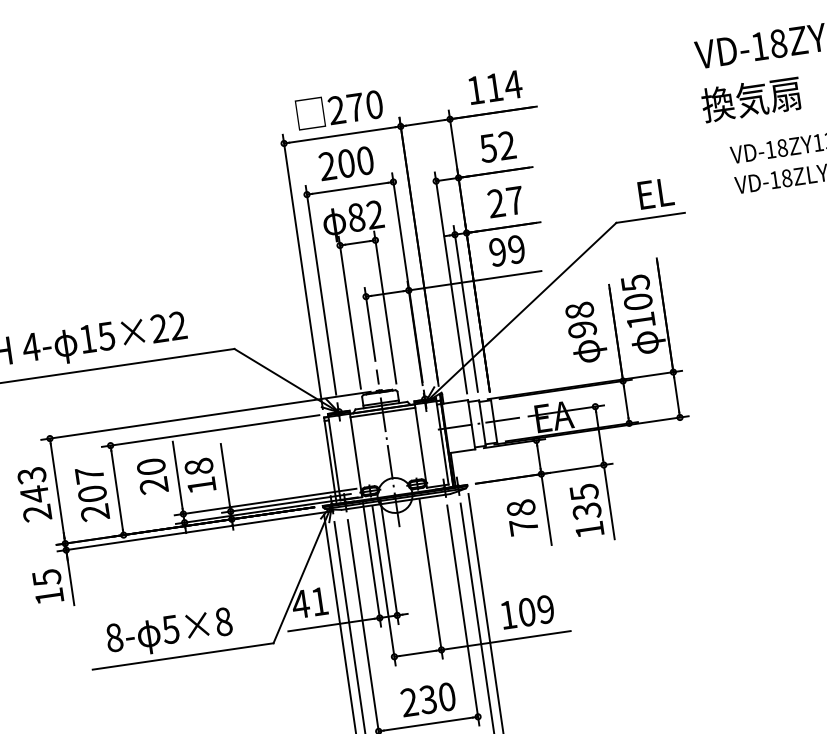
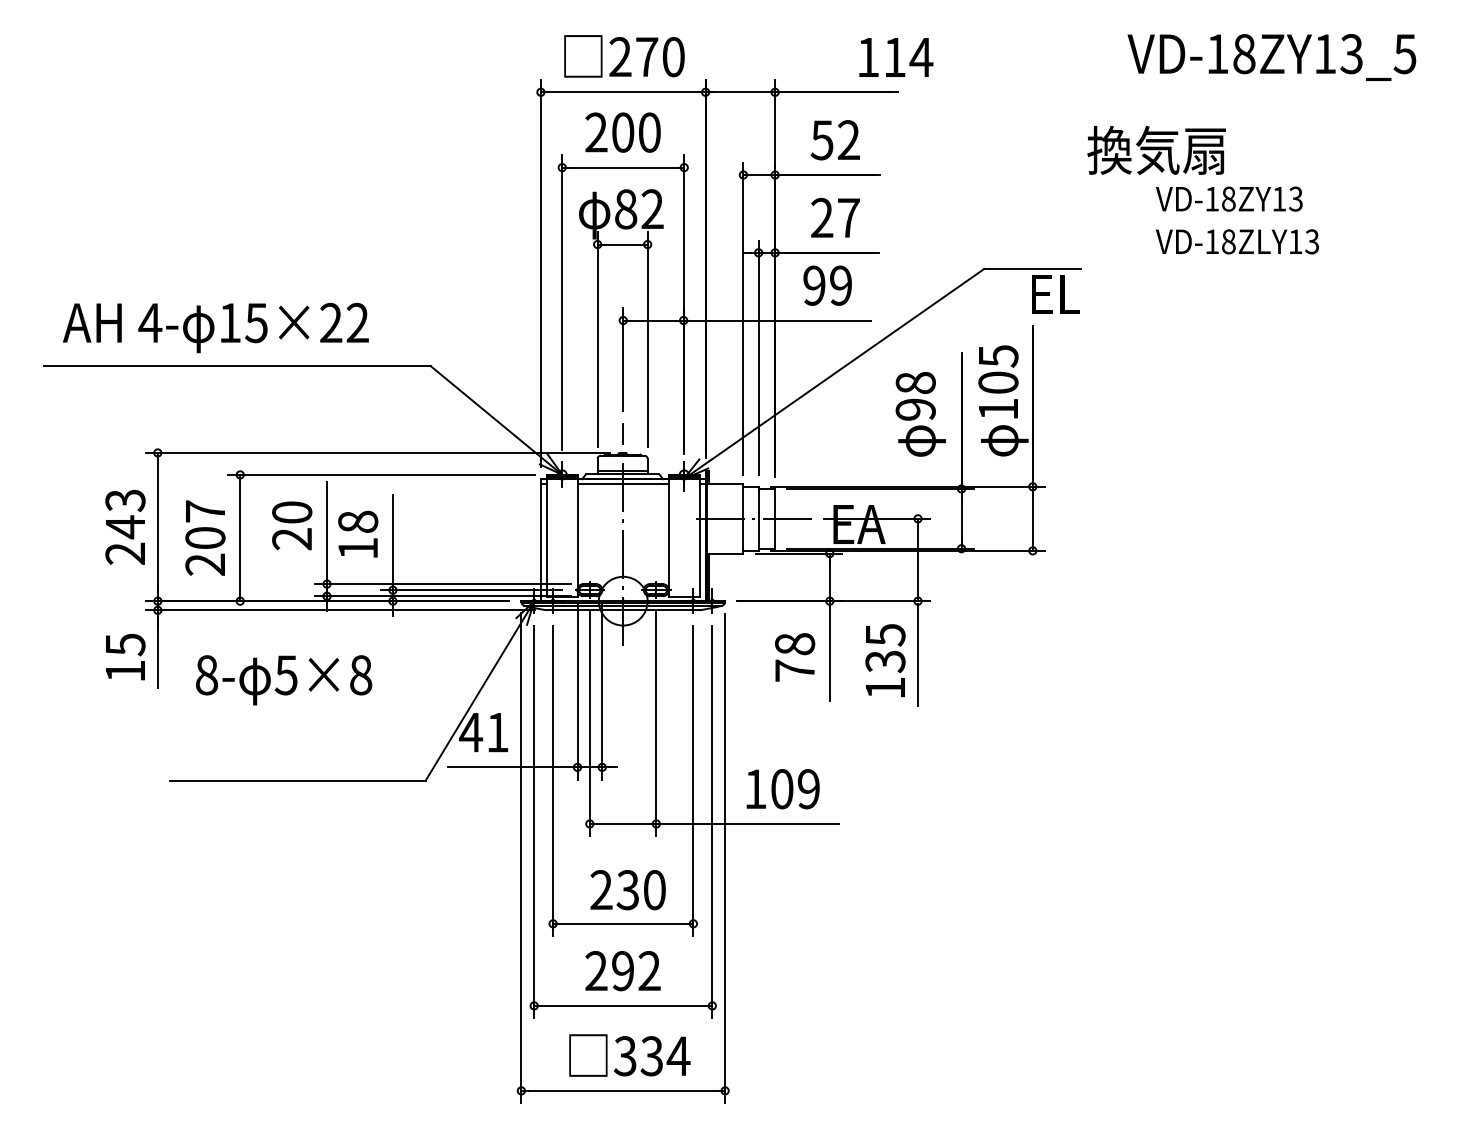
text: (495, 87) -> (896, 57), moved
text: (751, 98) -> (1156, 149), moved
text: (655, 193) -> (1055, 294), moved
text: (170, 633) -> (284, 680), moved

